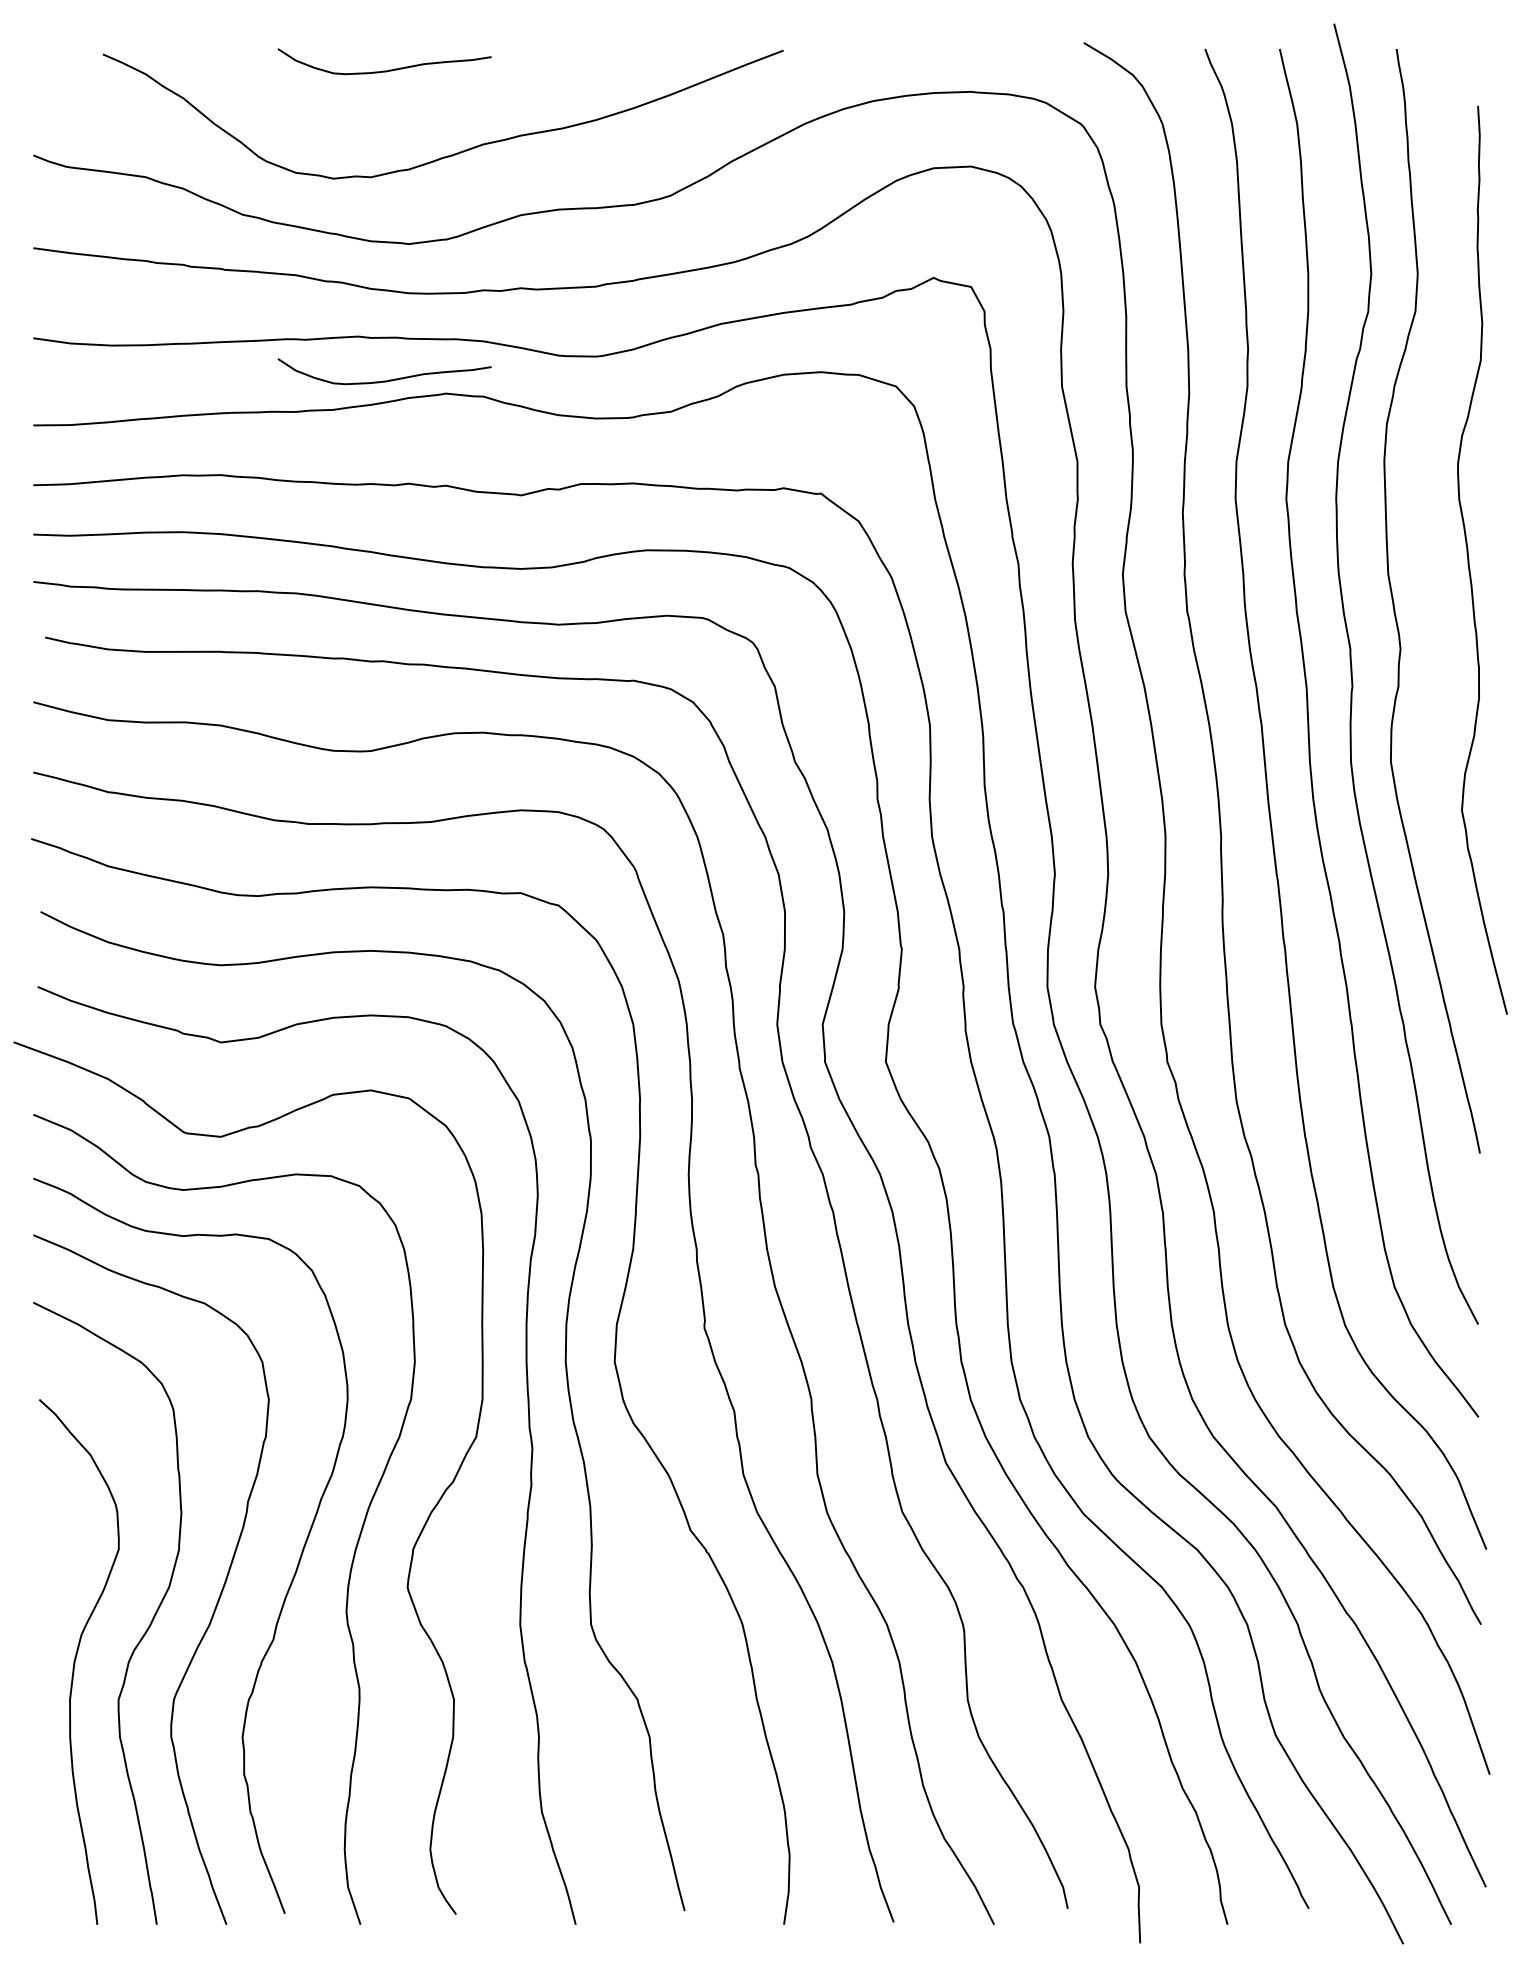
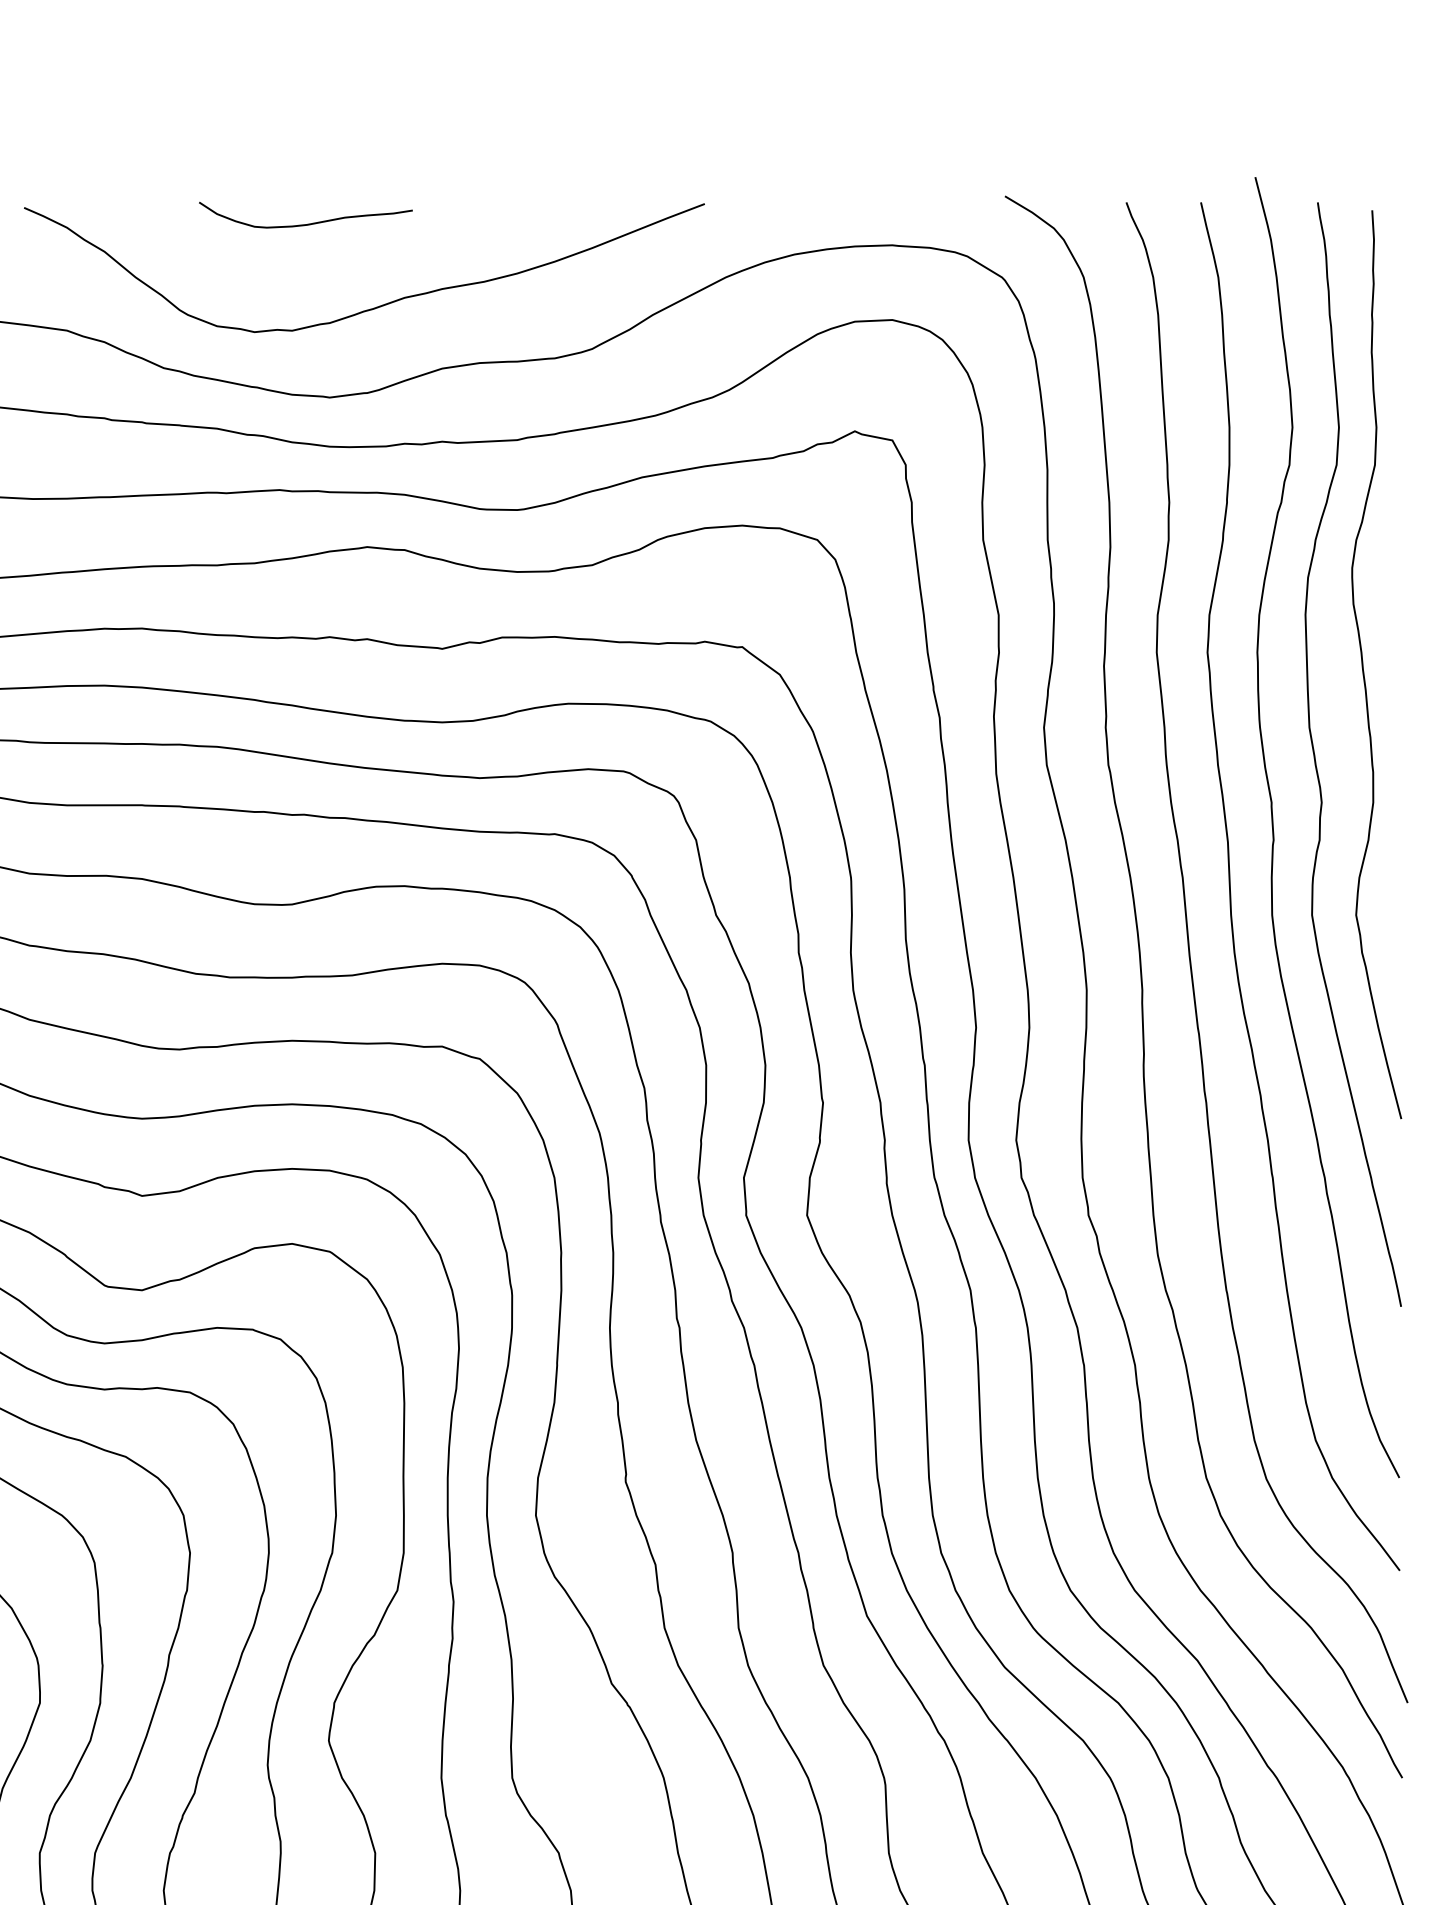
curve: (384, 380) -> (305, 533), removed
curve: (1469, 559) -> (1363, 663), moved

